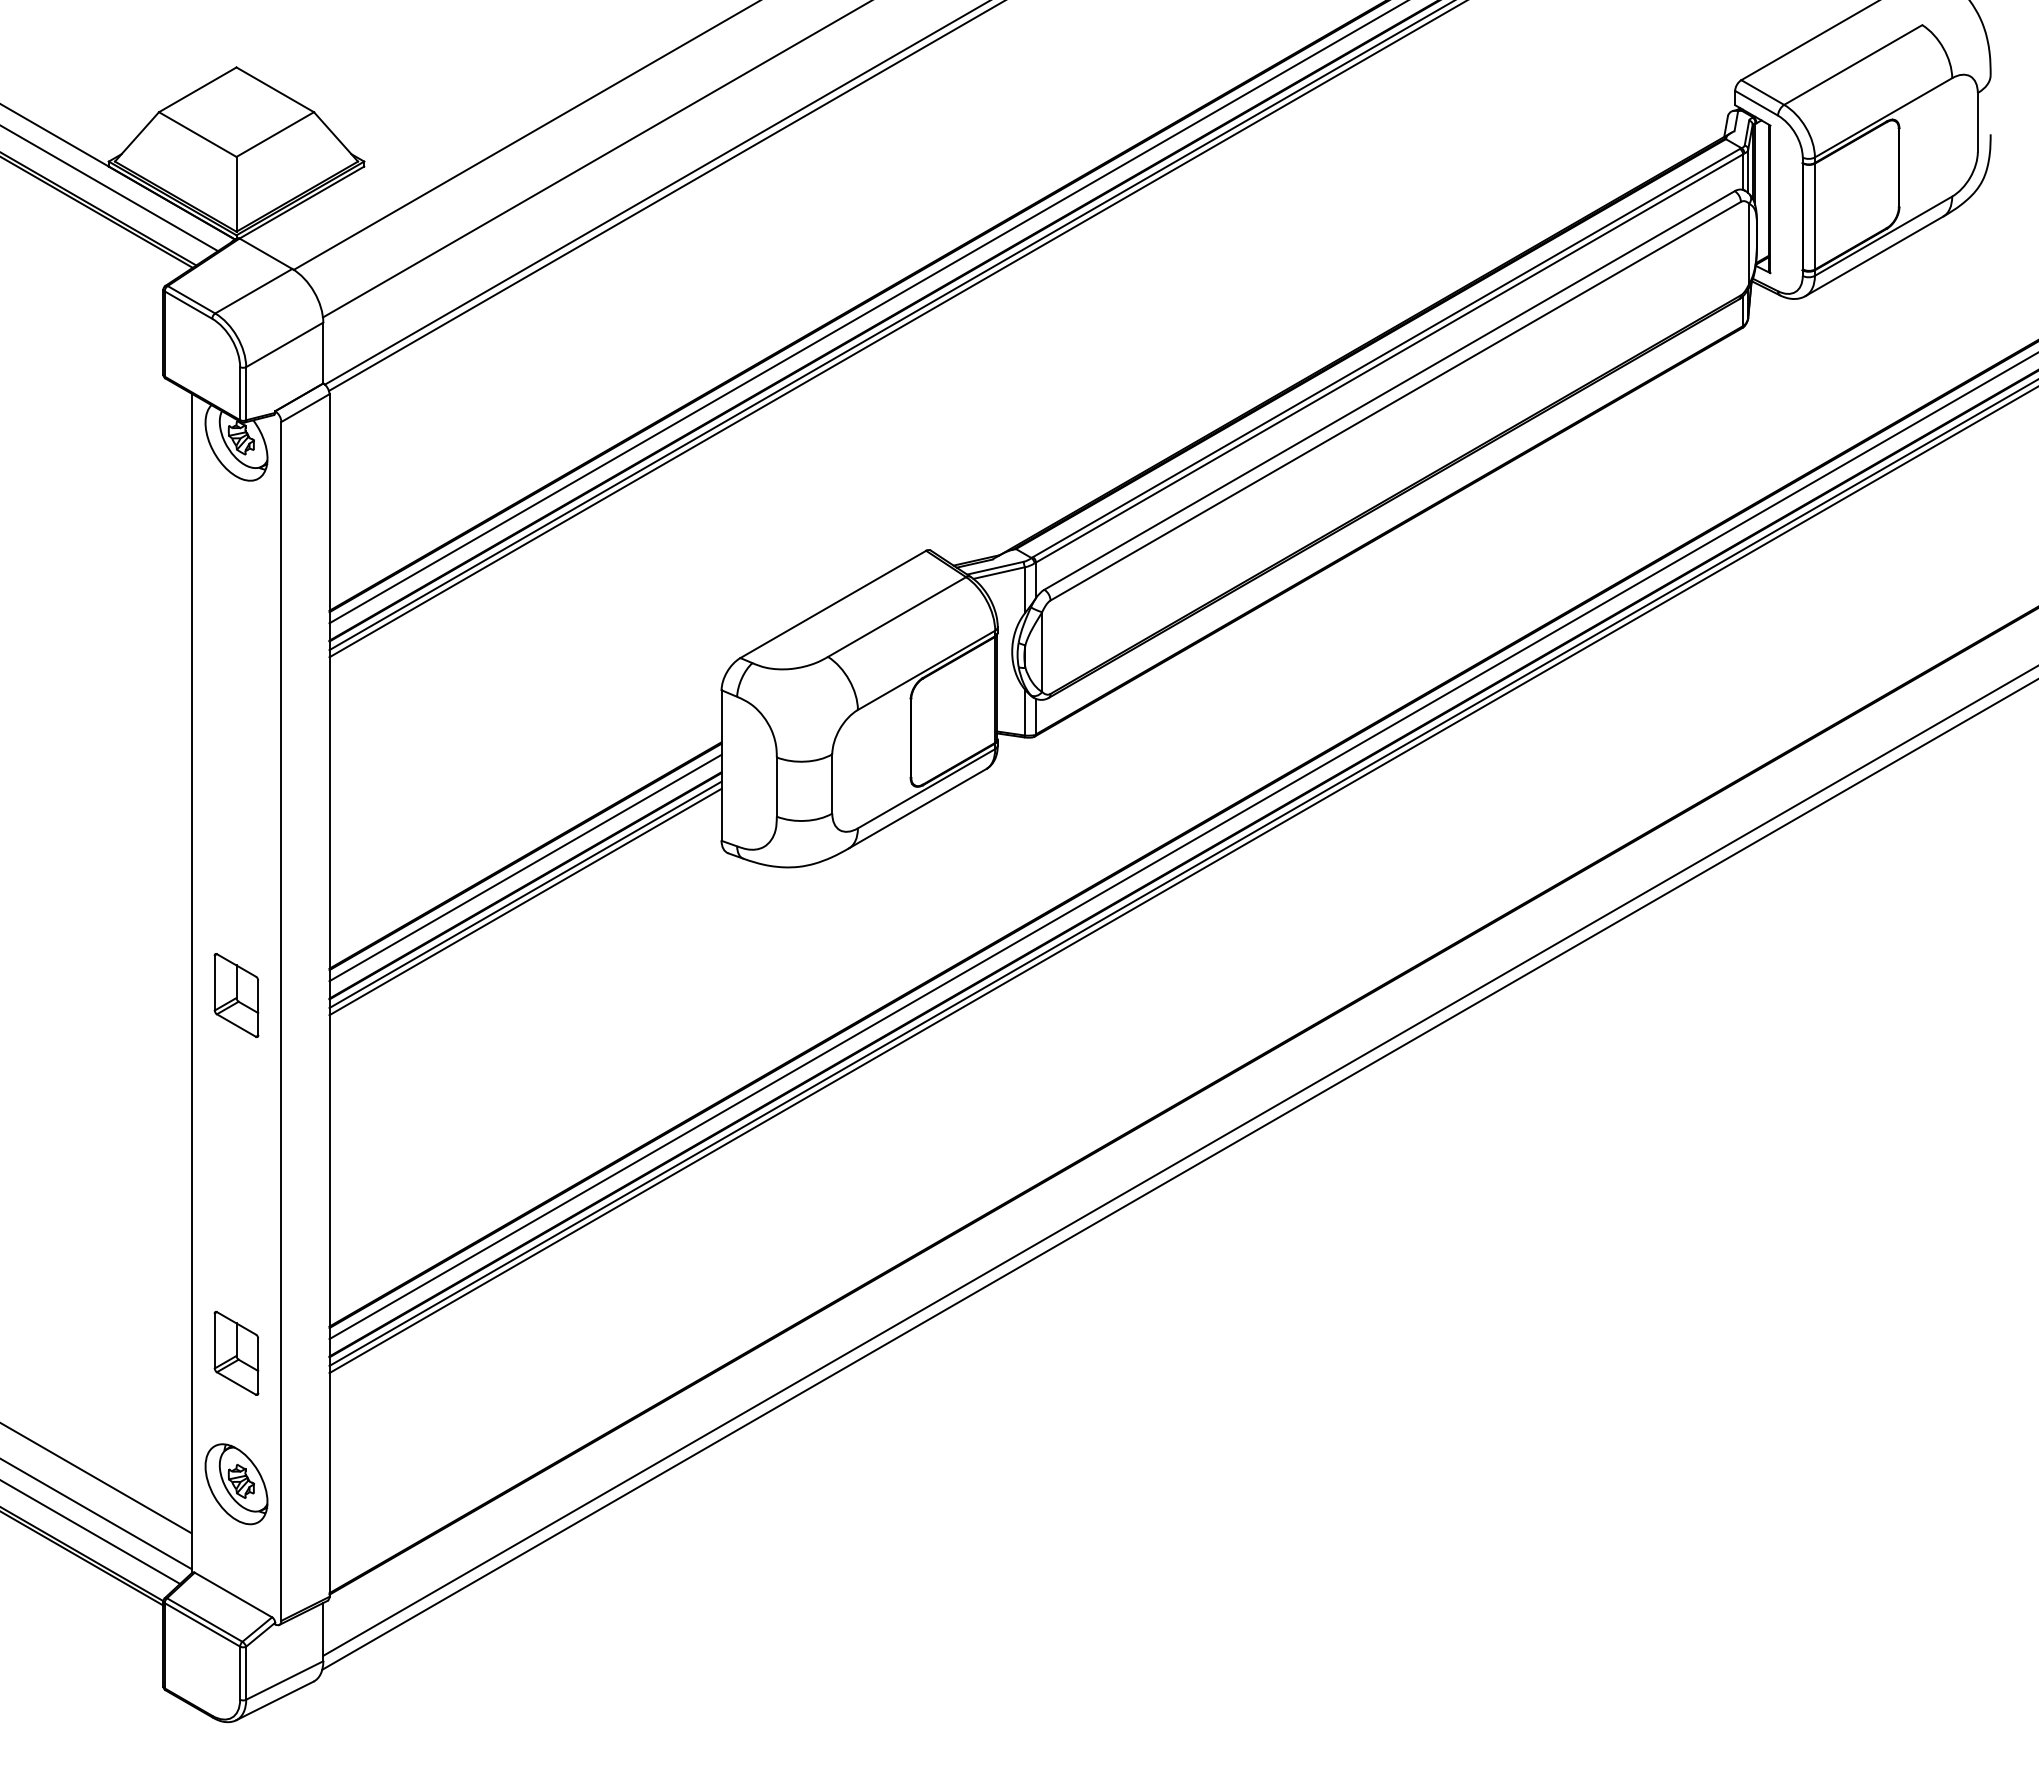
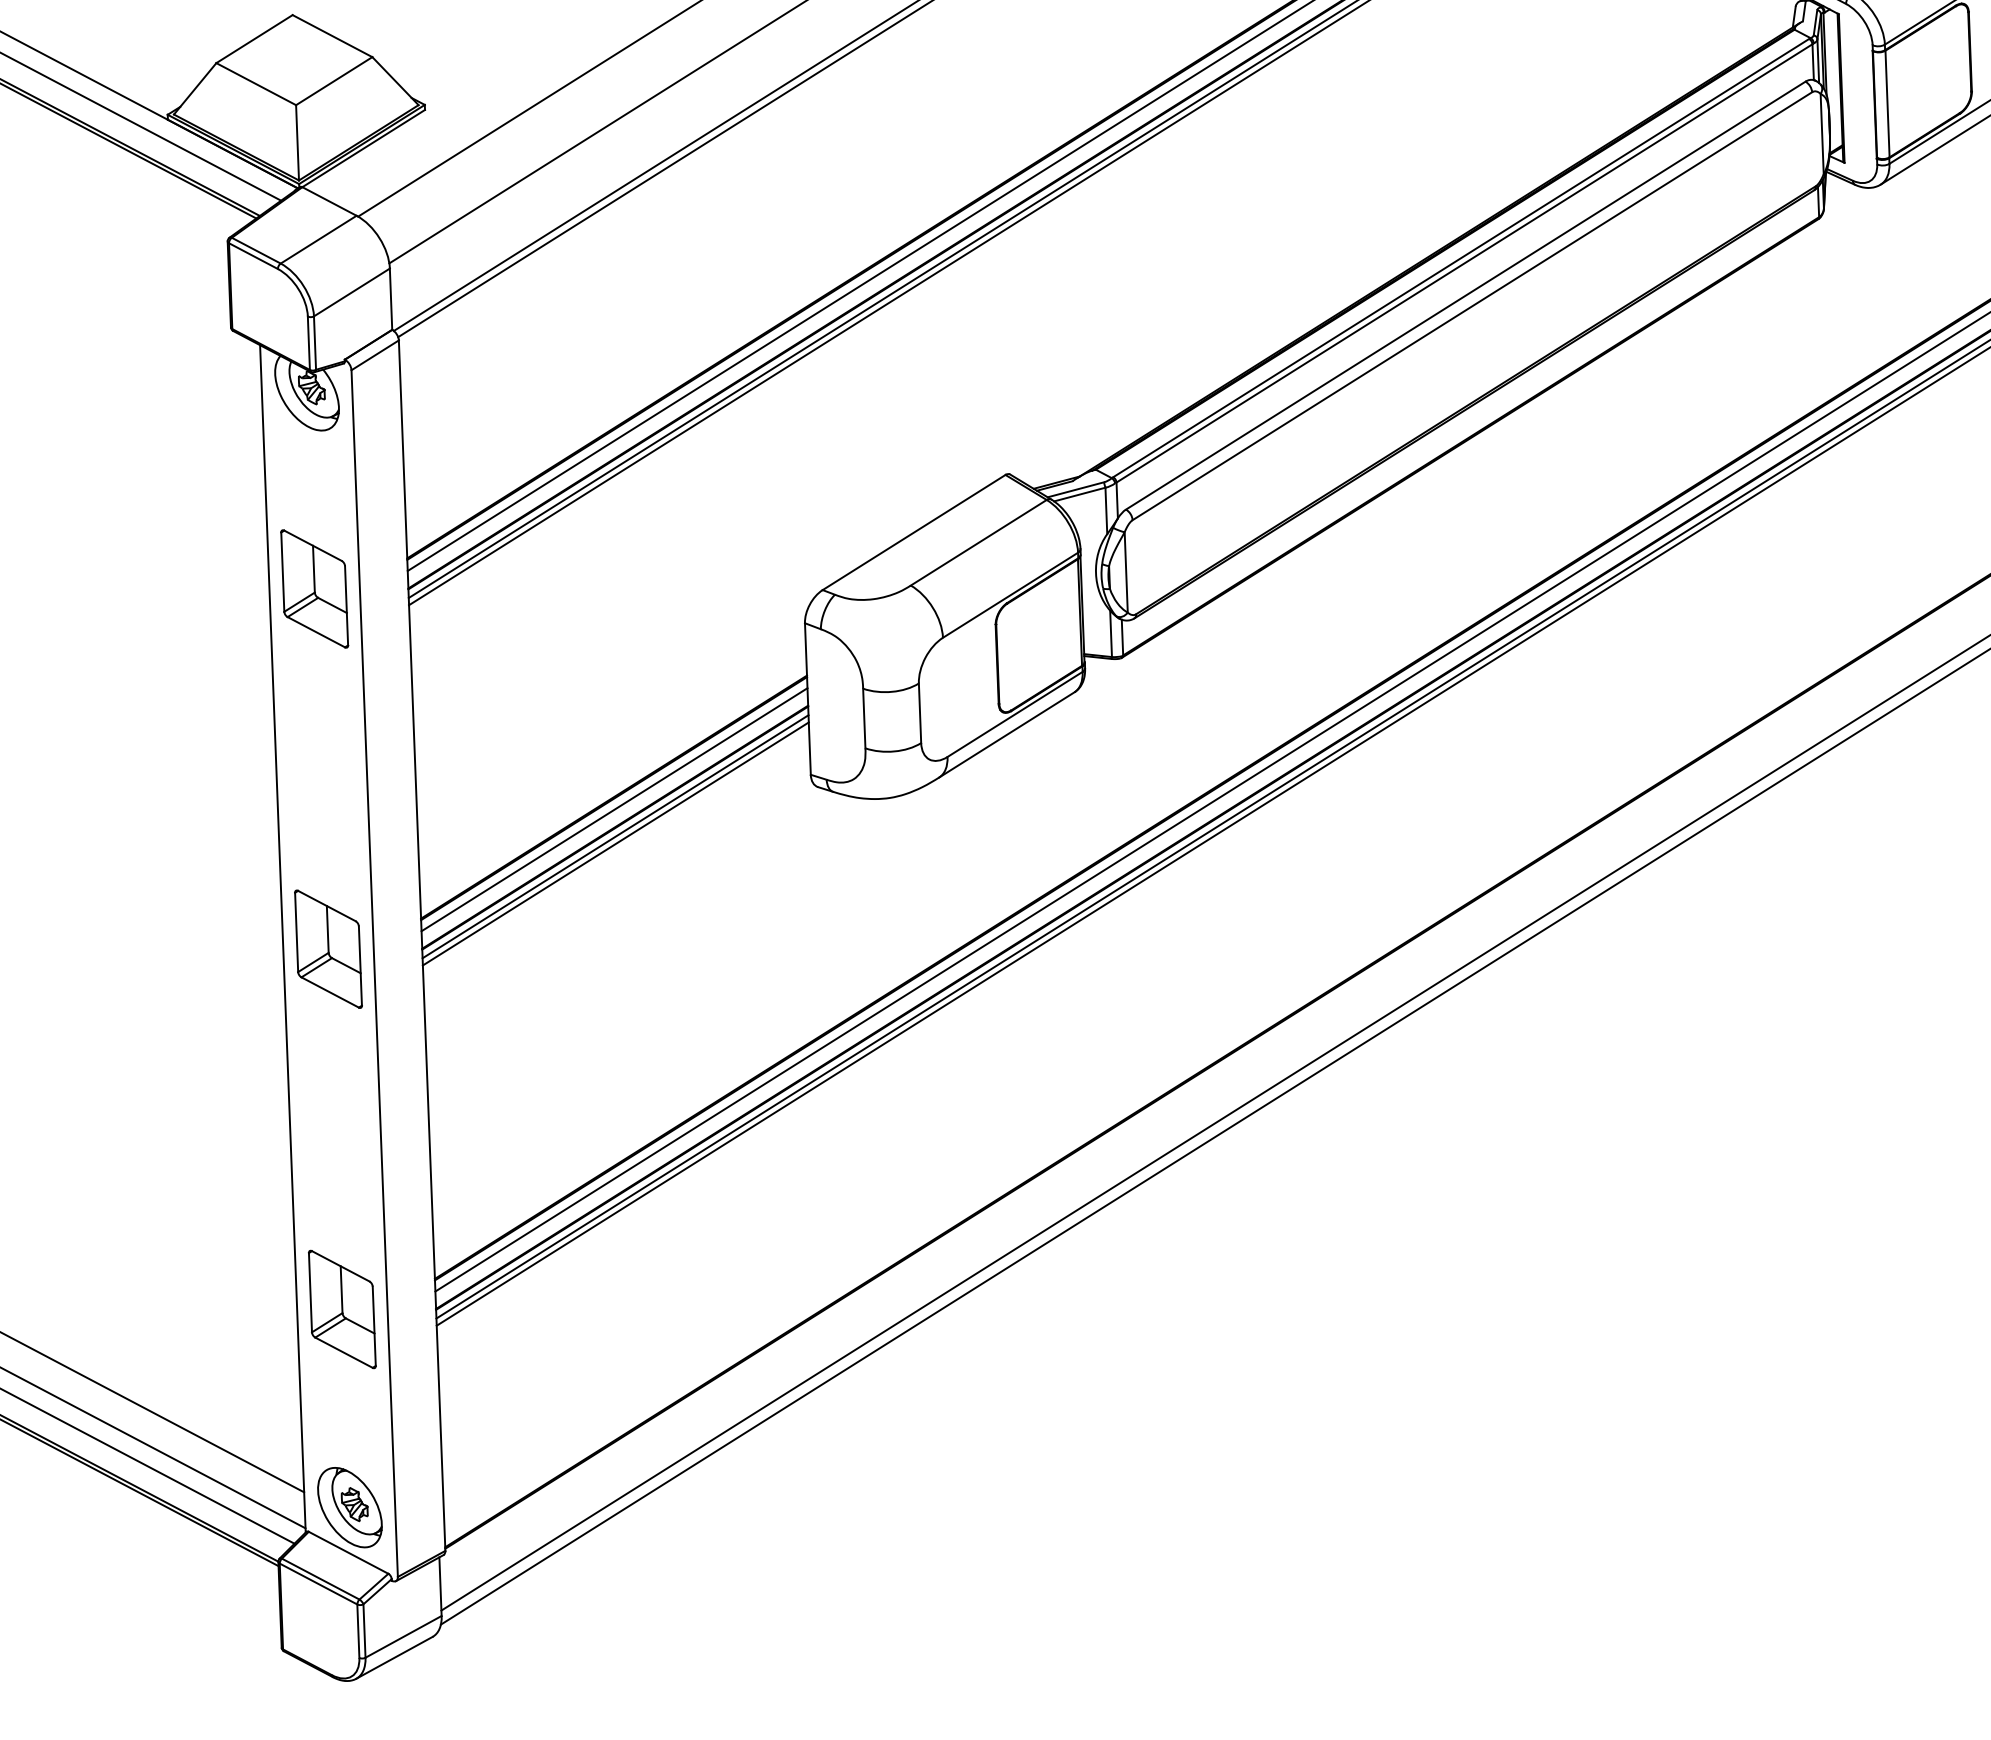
part: (236, 637) -> (314, 588), added
part: (236, 995) -> (328, 949), size x1.43
part: (236, 1353) -> (342, 1309), size x1.43
part: (236, 1484) -> (349, 1507), moved

